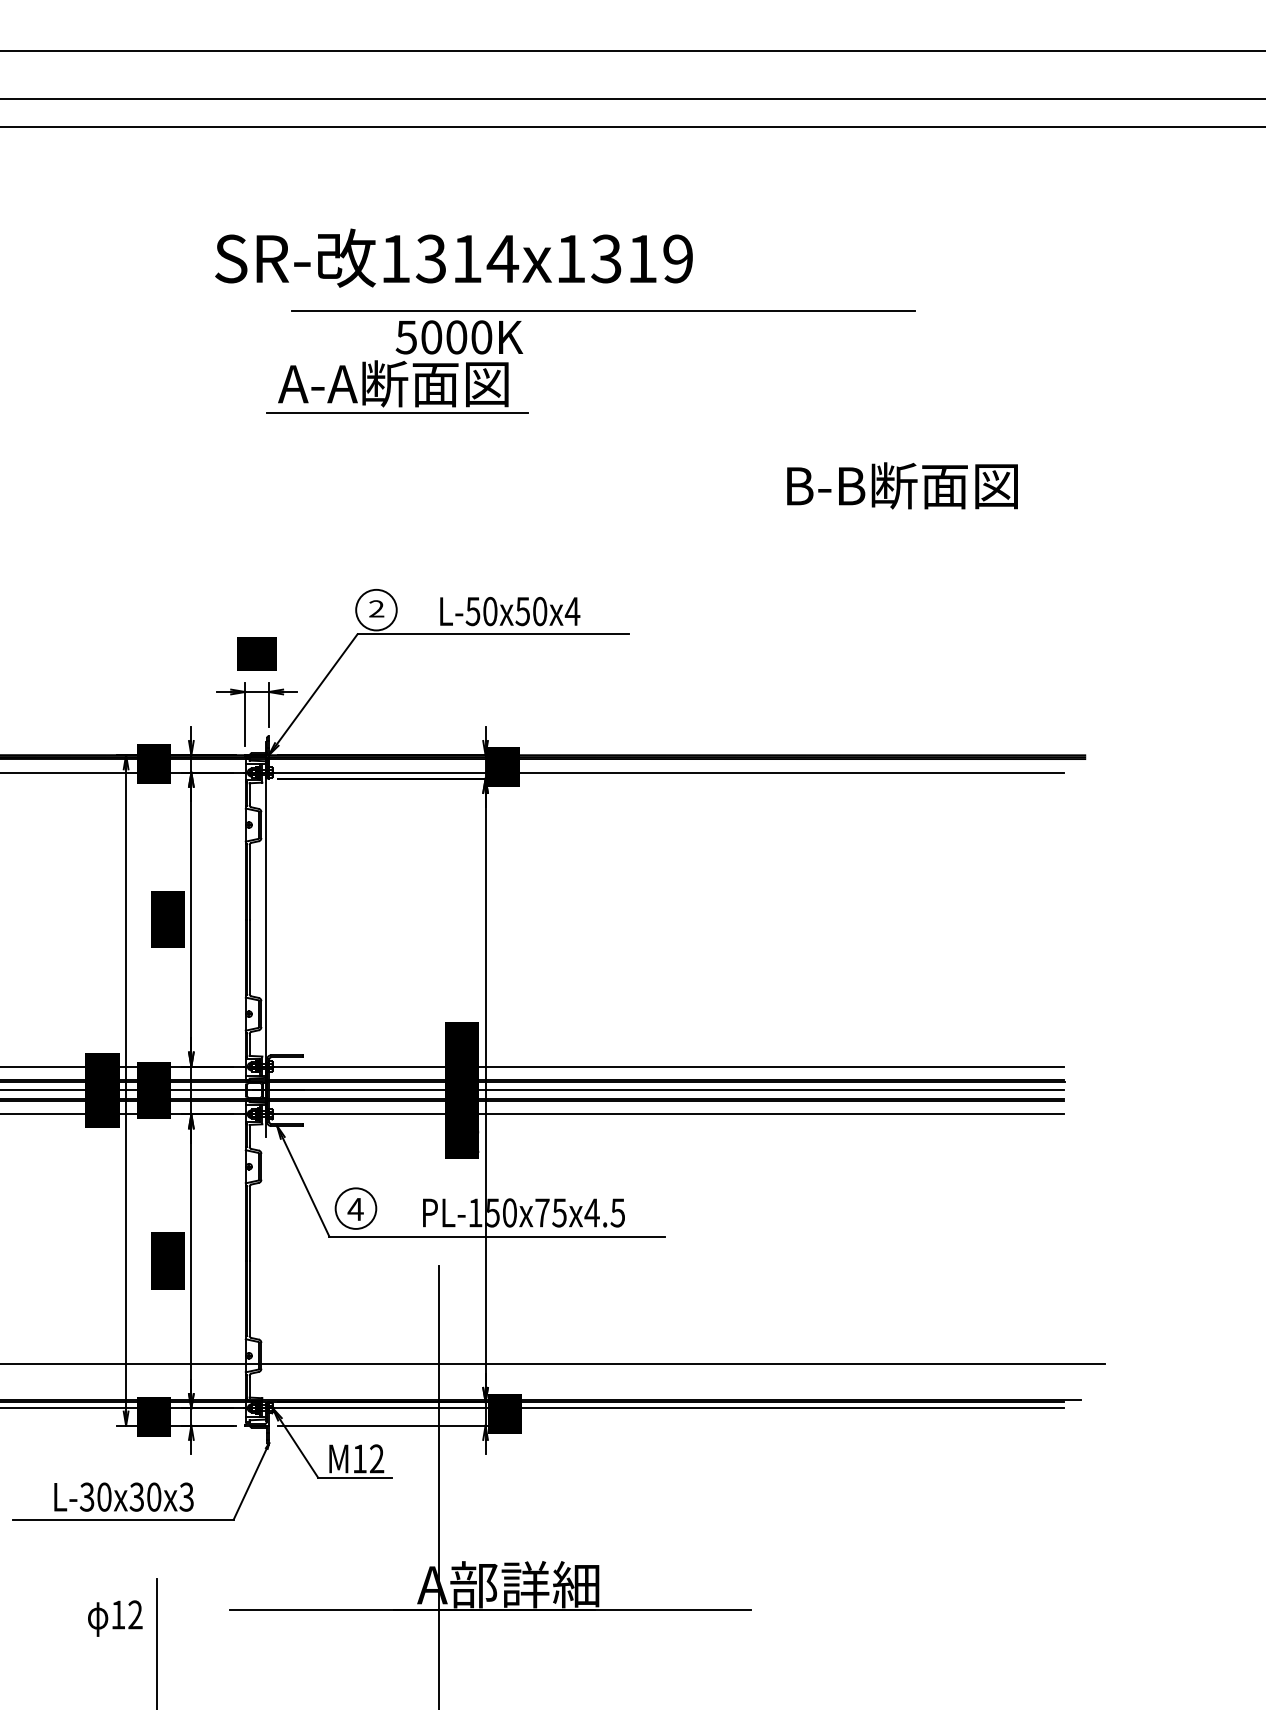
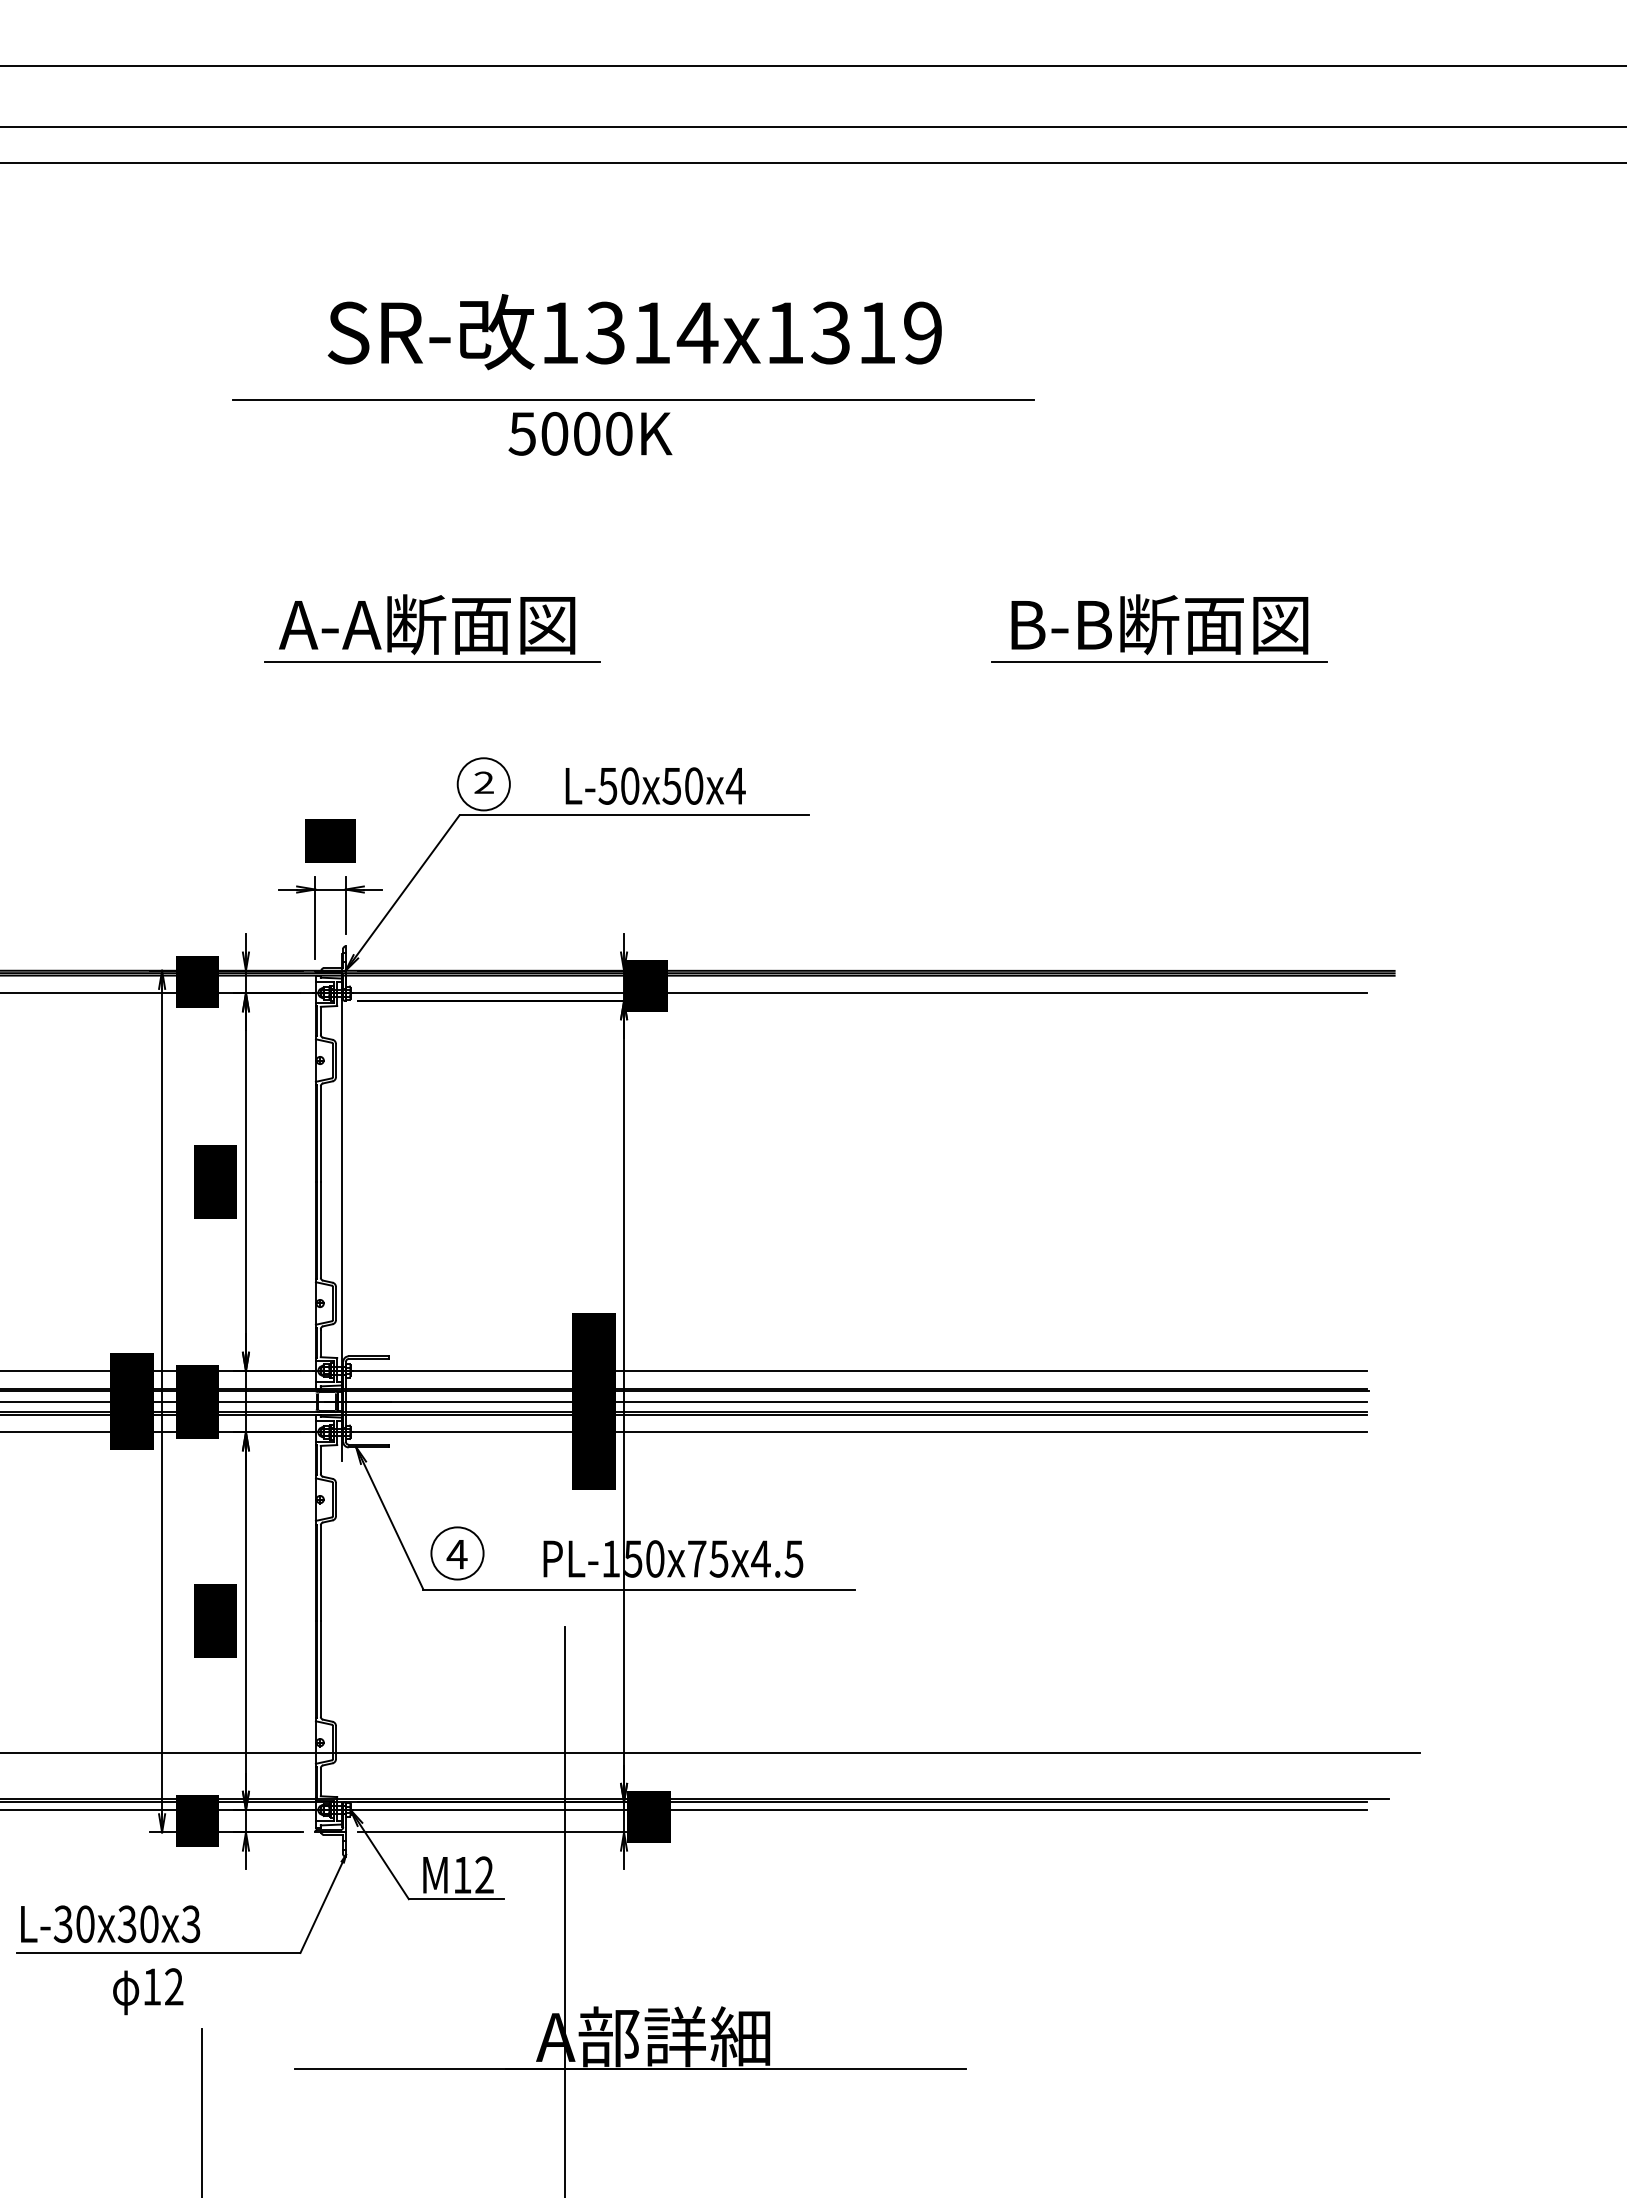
text: (453, 257) -> (634, 331), moved
line: (603, 310) -> (632, 399), moved
part: (397, 386) -> (432, 628), moved
line: (901, 514) -> (1158, 661), added
text: (123, 1496) -> (109, 1923), moved
text: (115, 1618) -> (148, 1991), moved

